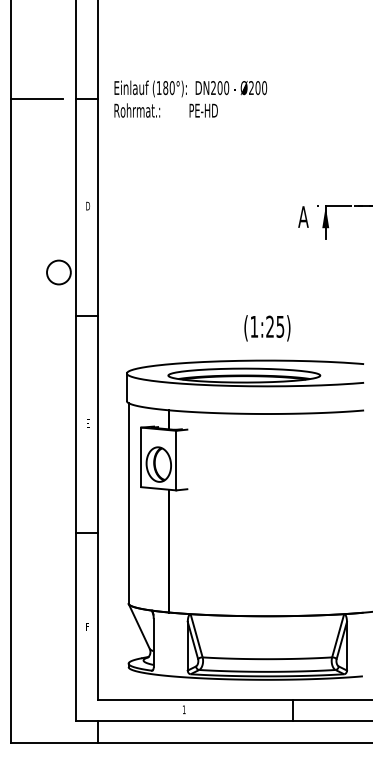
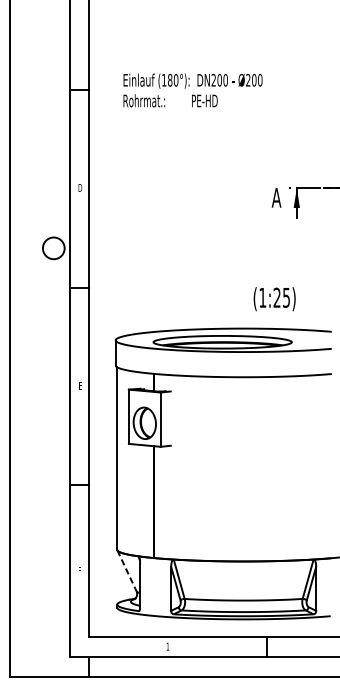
text: (190, 98) -> (192, 89), moved
line: (37, 99) -> (34, 90), removed
text: (267, 328) -> (274, 299), moved
line: (139, 626) -> (127, 570), solid -> dashed

